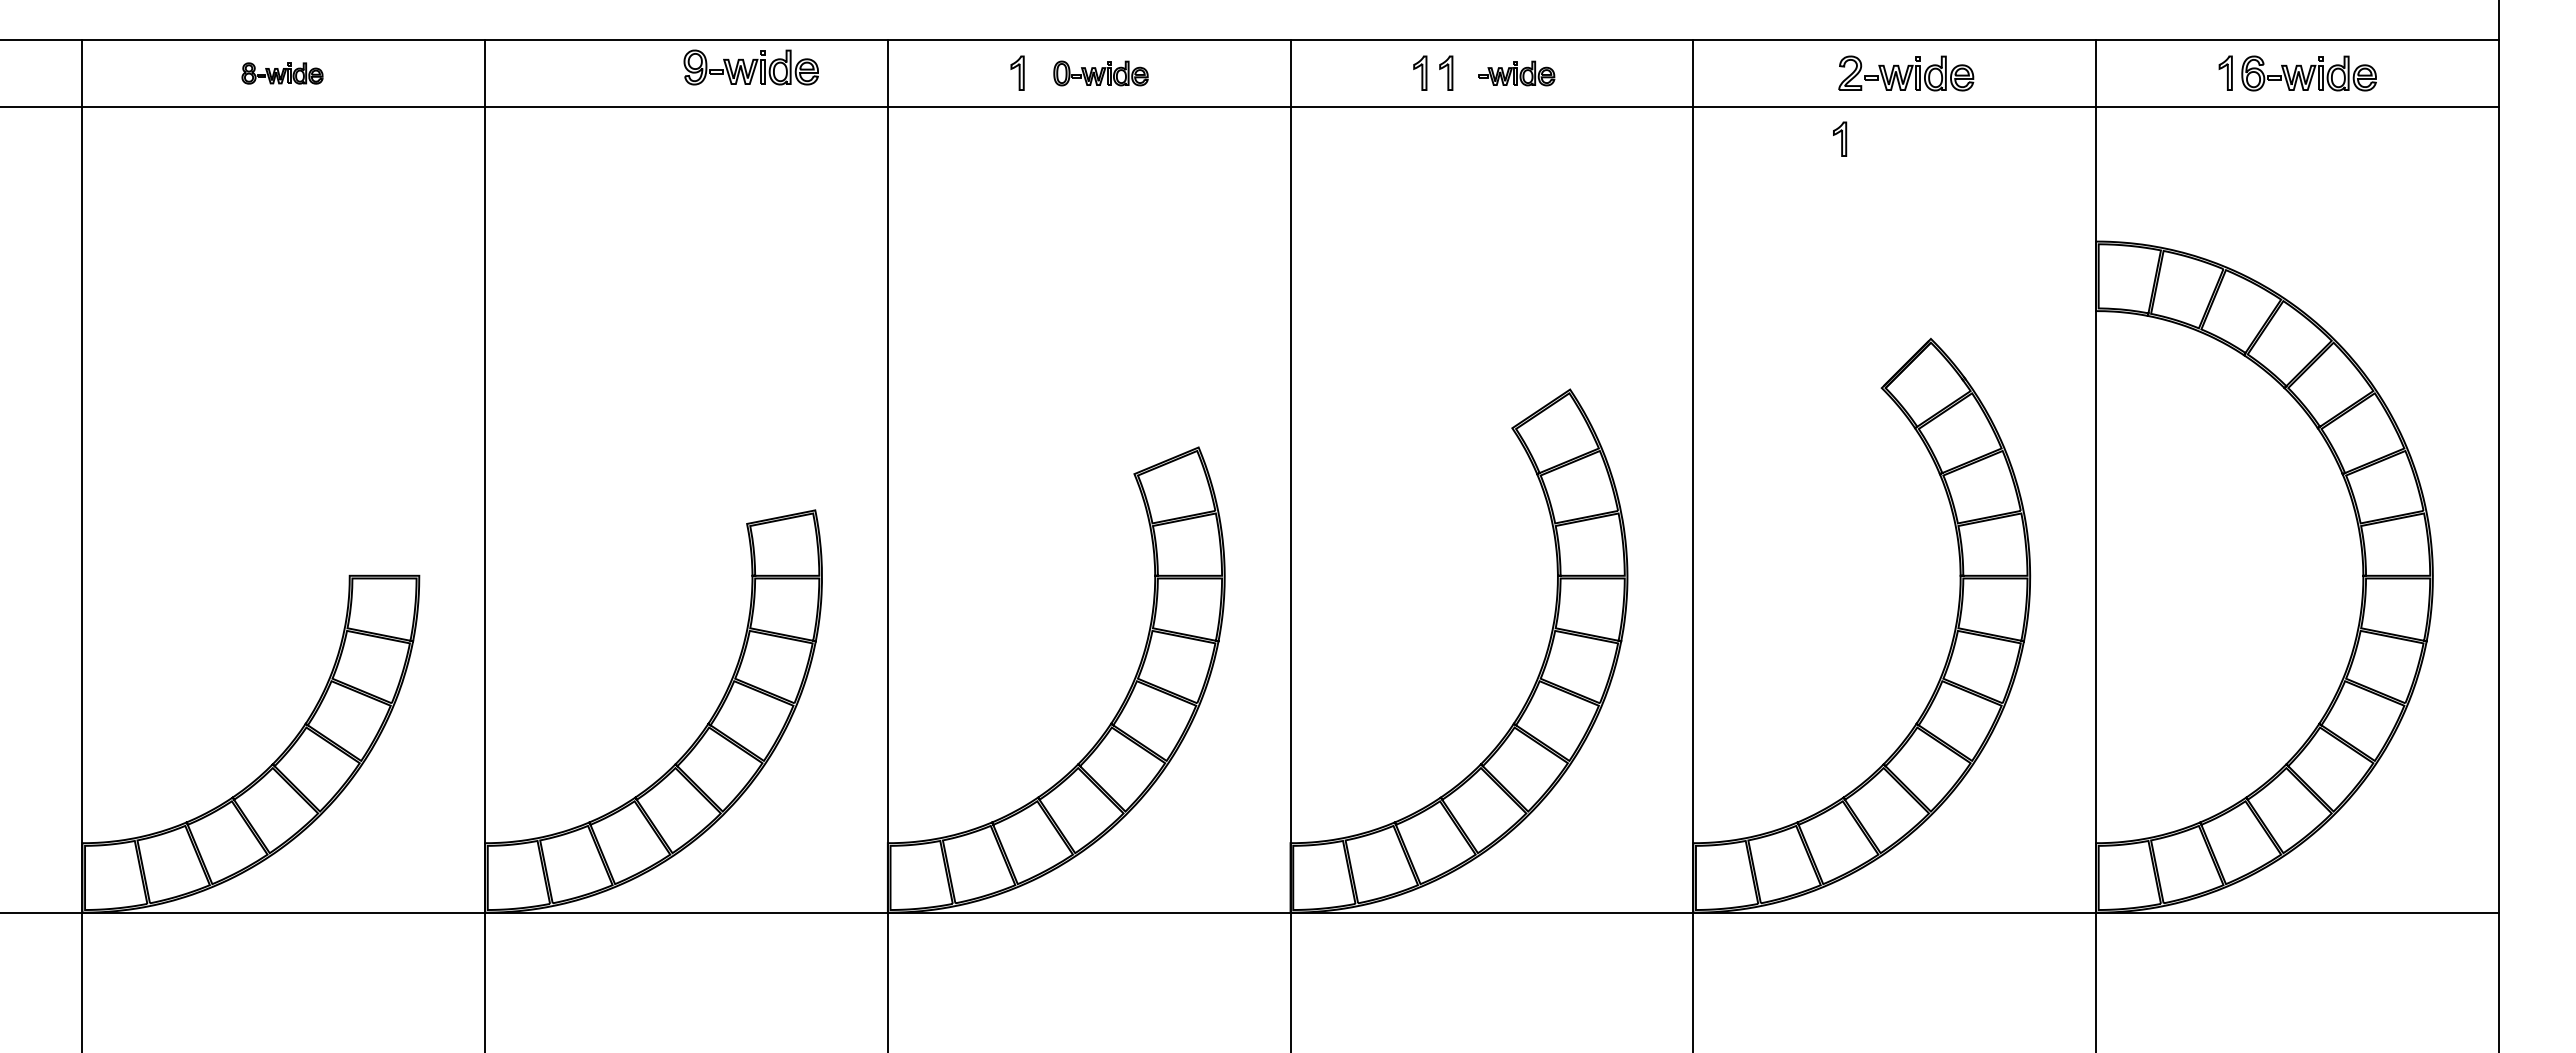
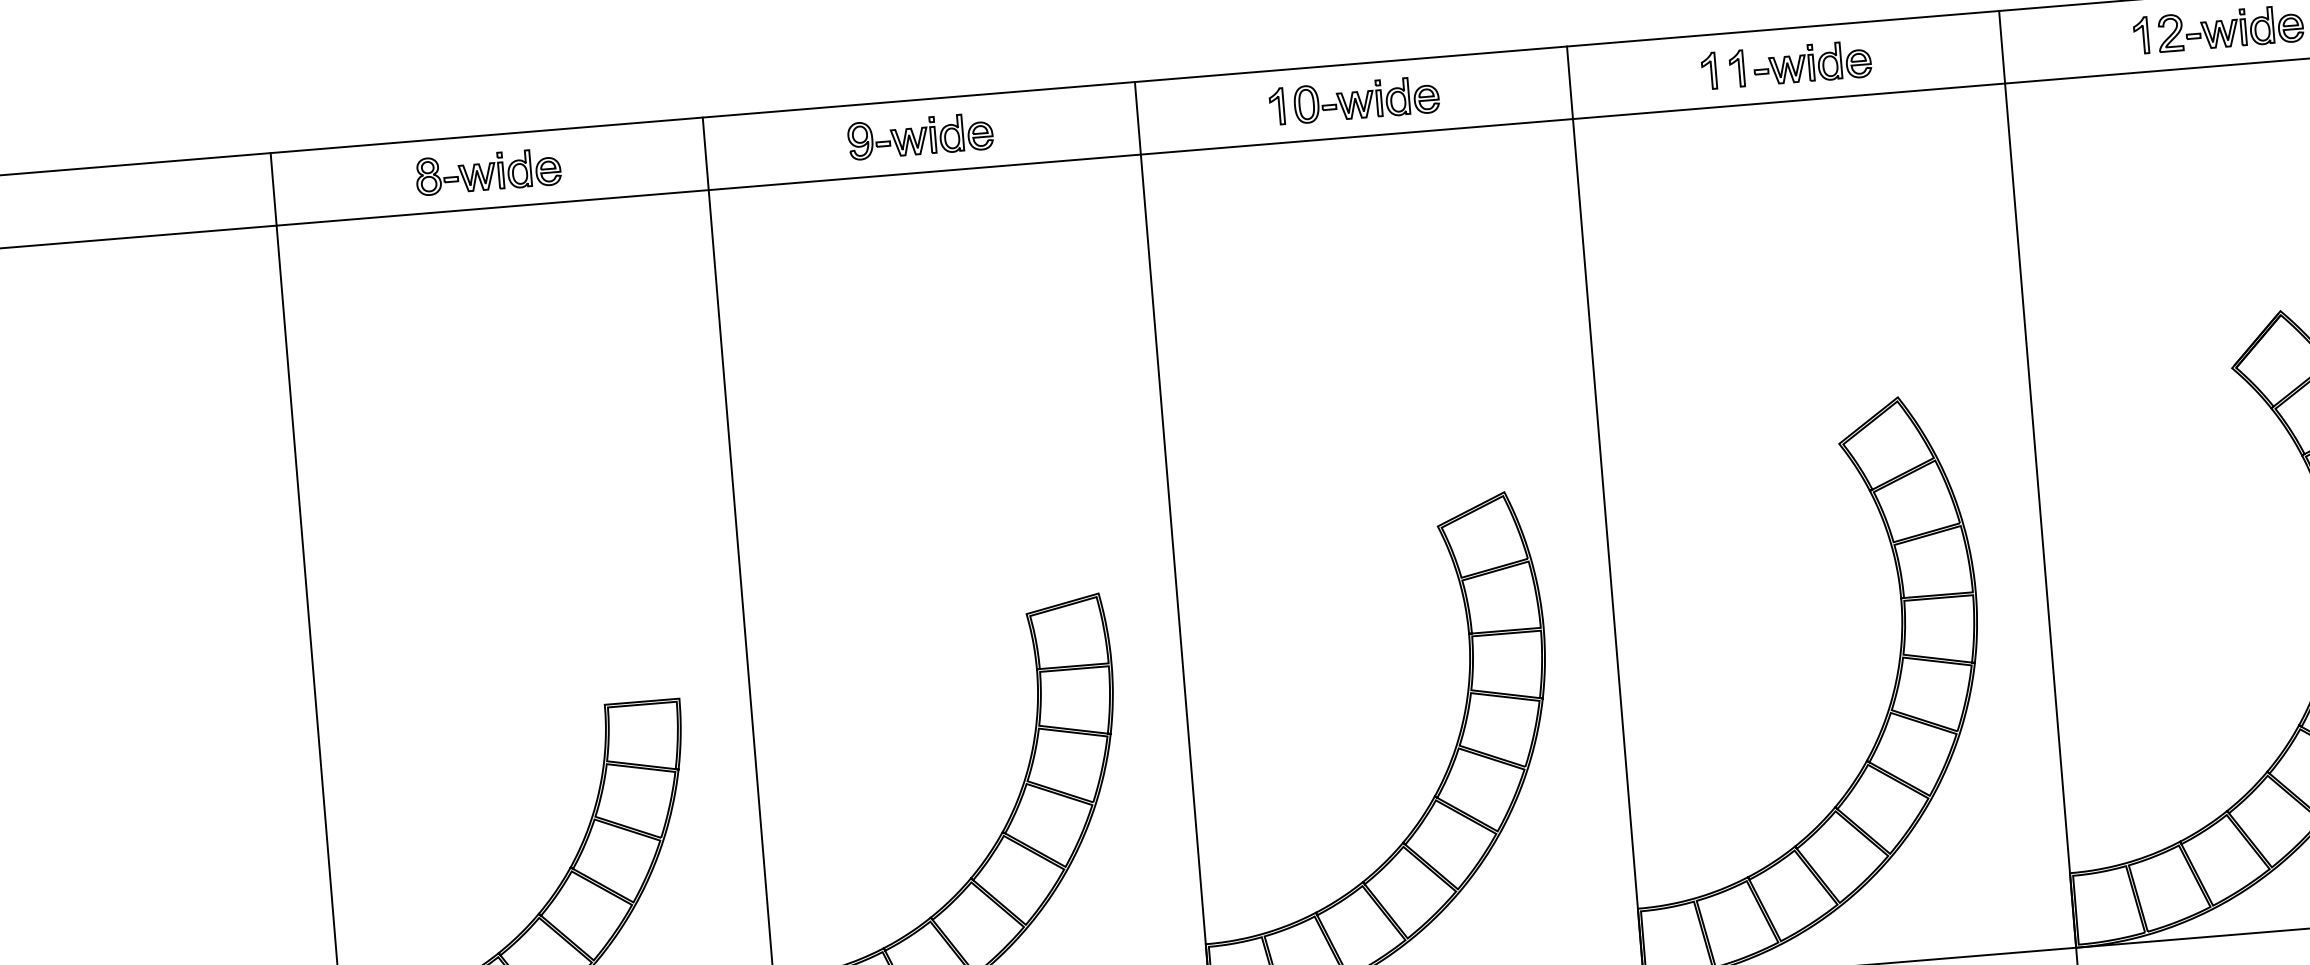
part: (750, 67) -> (919, 136), moved
part: (282, 73) -> (488, 171), size x1.67
part: (1100, 73) -> (1366, 99), size x1.43
part: (1516, 73) -> (1812, 62), size x1.43
part: (1840, 138) -> (2141, 34), moved

